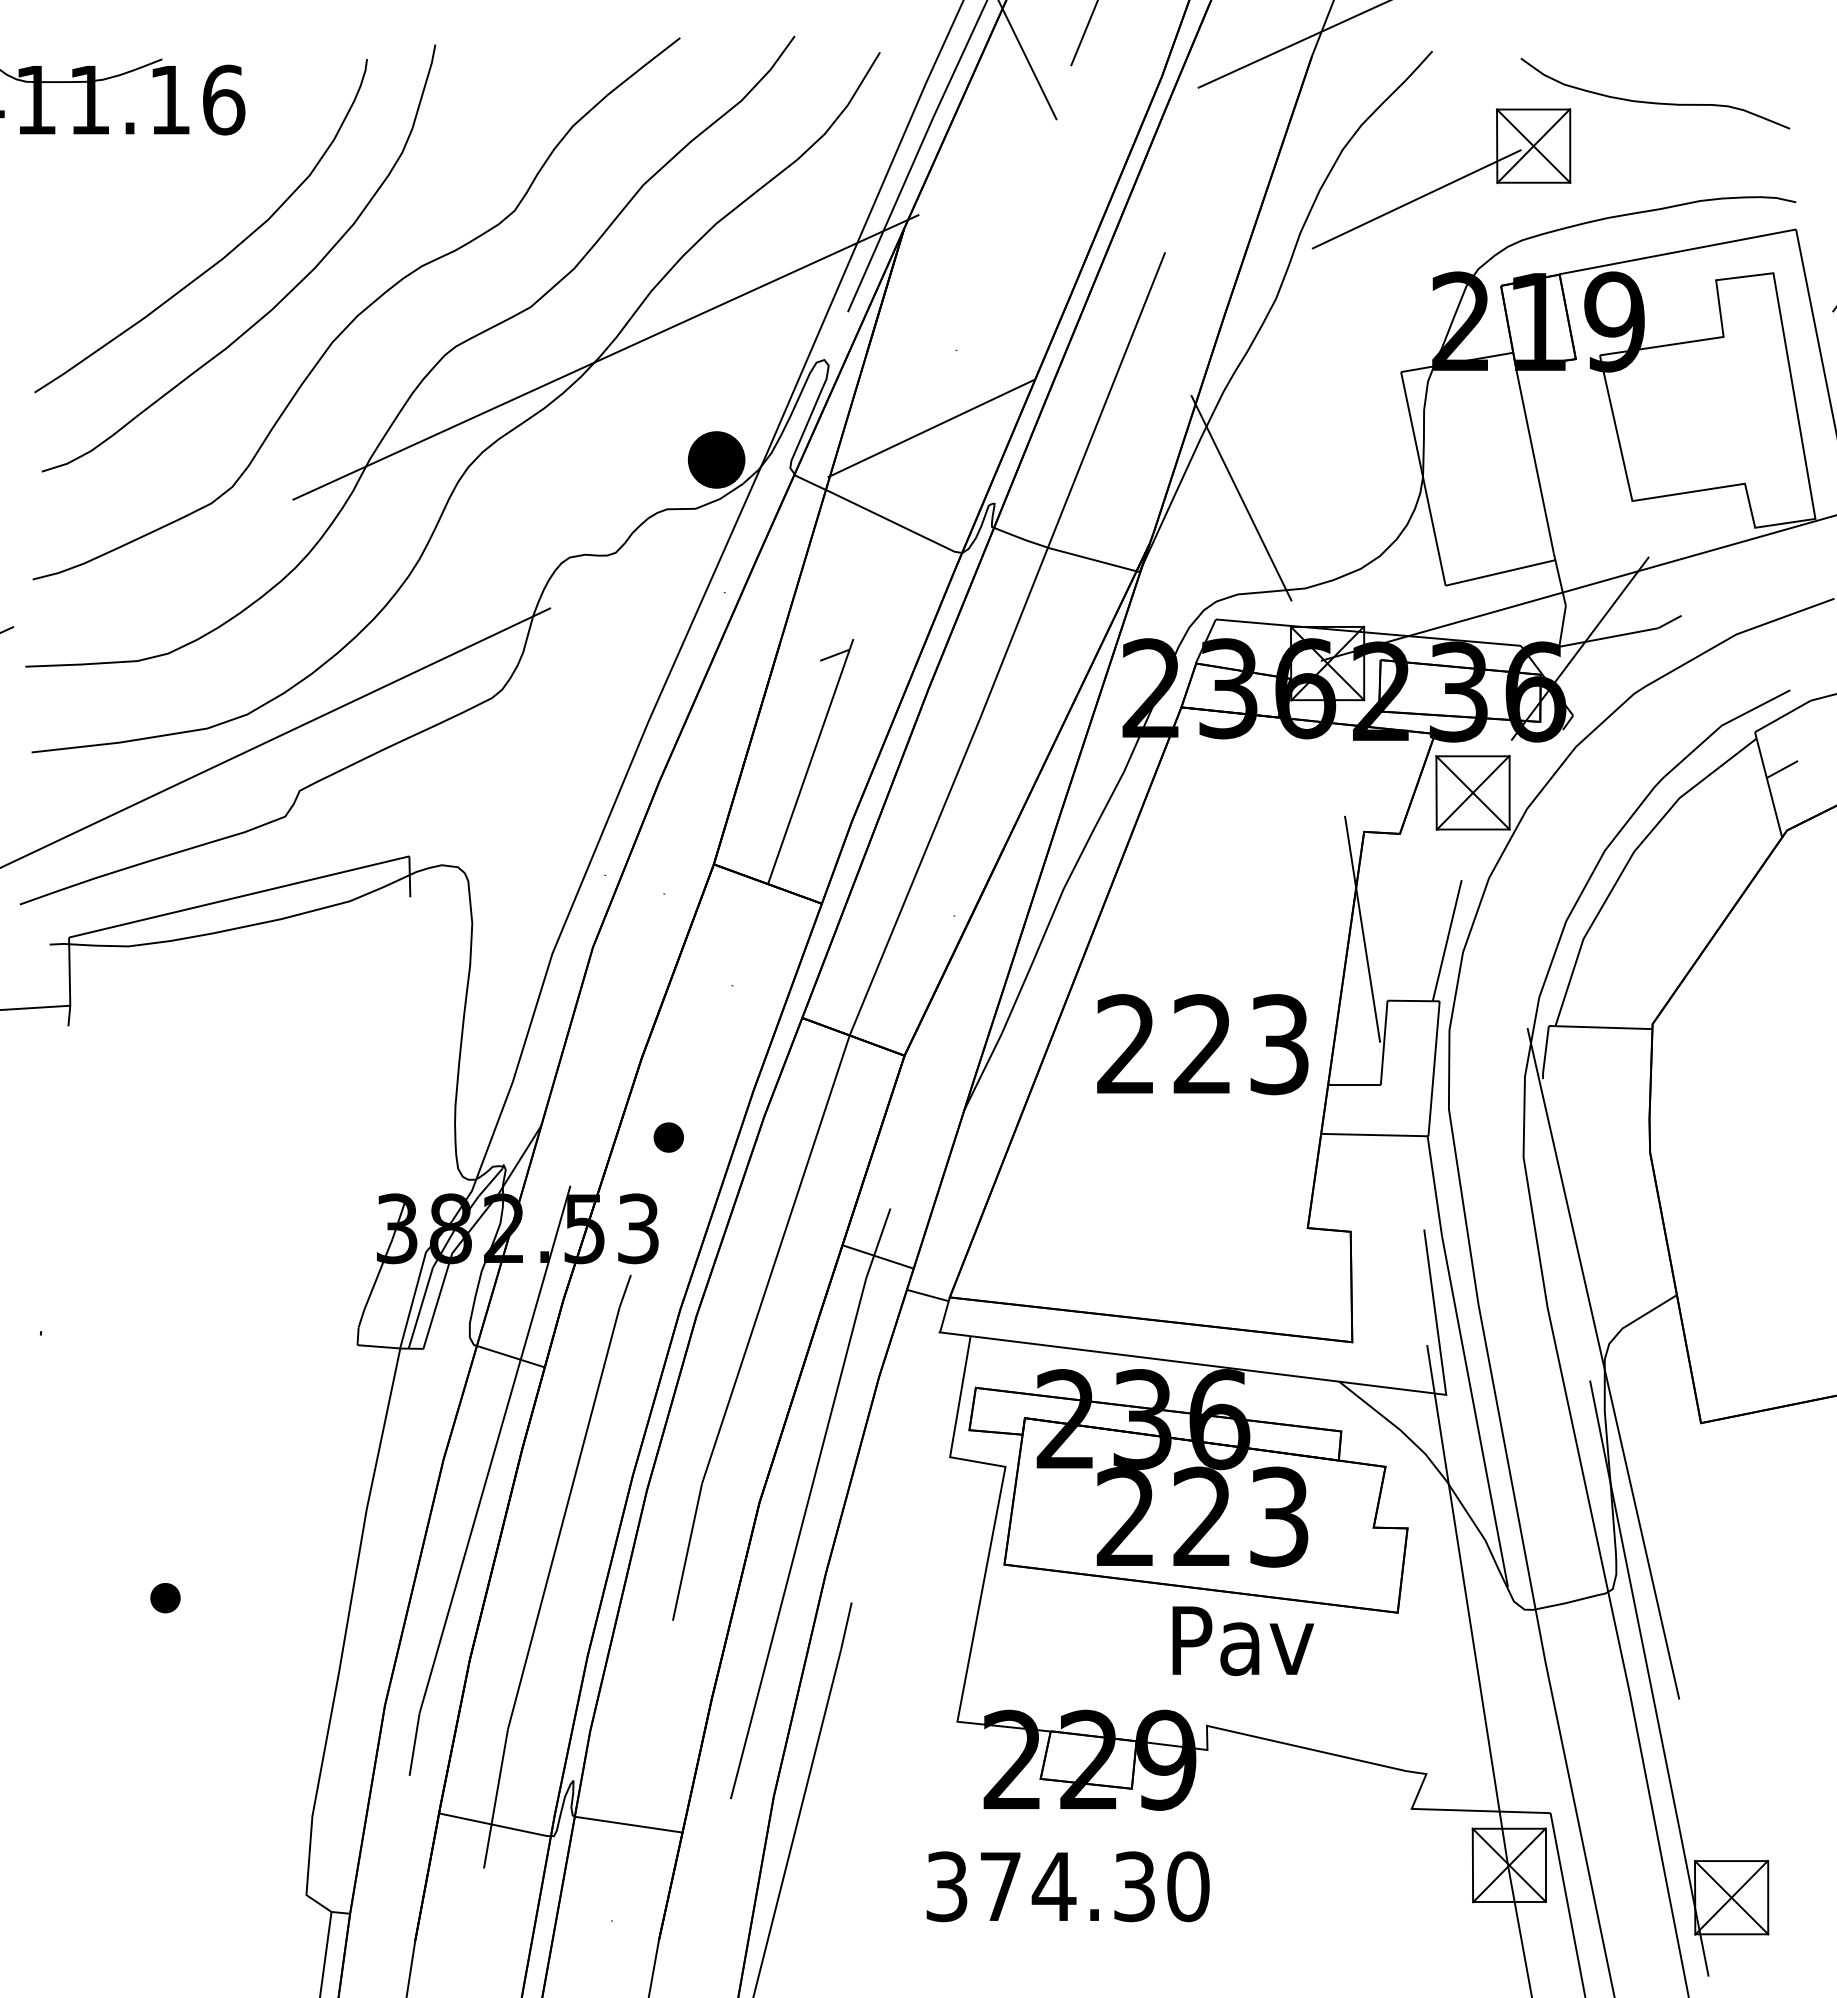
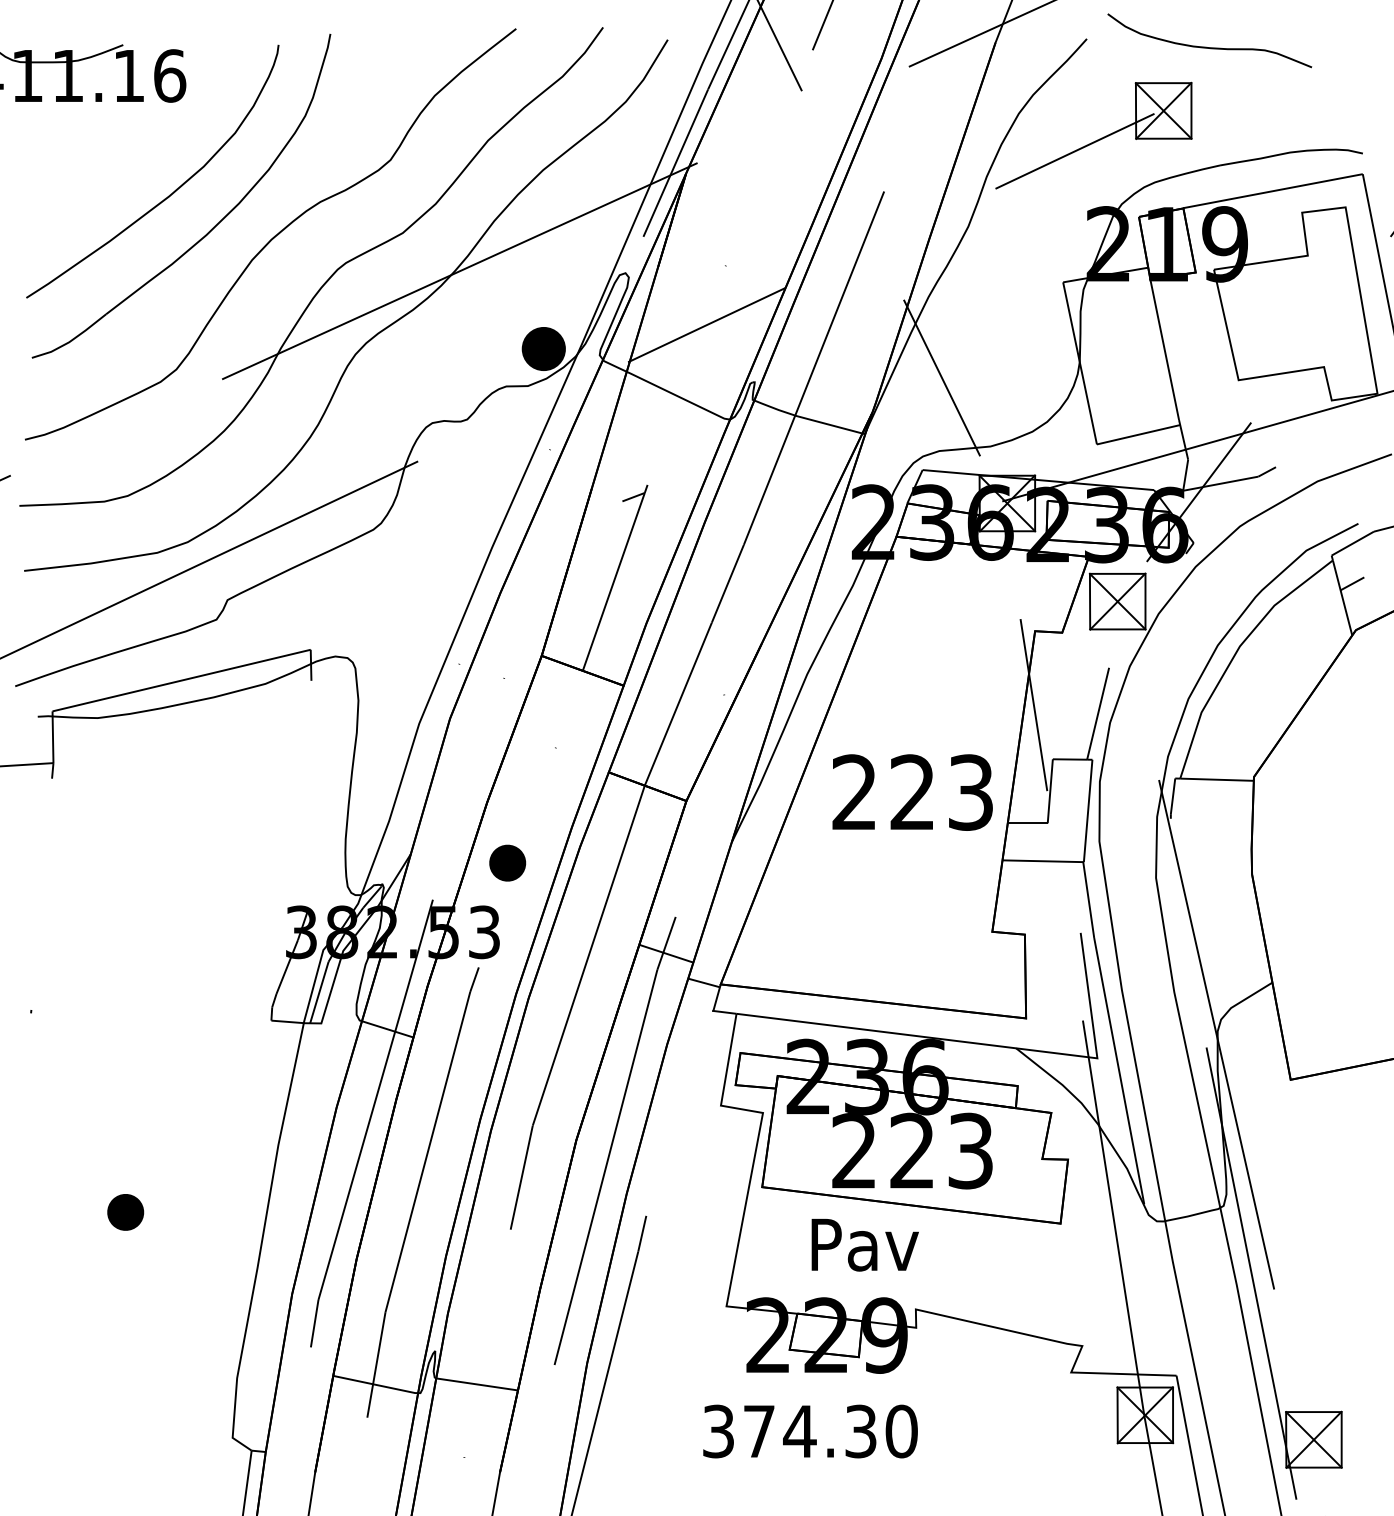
curve: (1655, 102) -> (1209, 47), moved
part: (668, 1137) -> (507, 863), size x1.6
part: (165, 1598) -> (125, 1212), size x1.6
text: (1243, 1640) -> (865, 1244), moved

